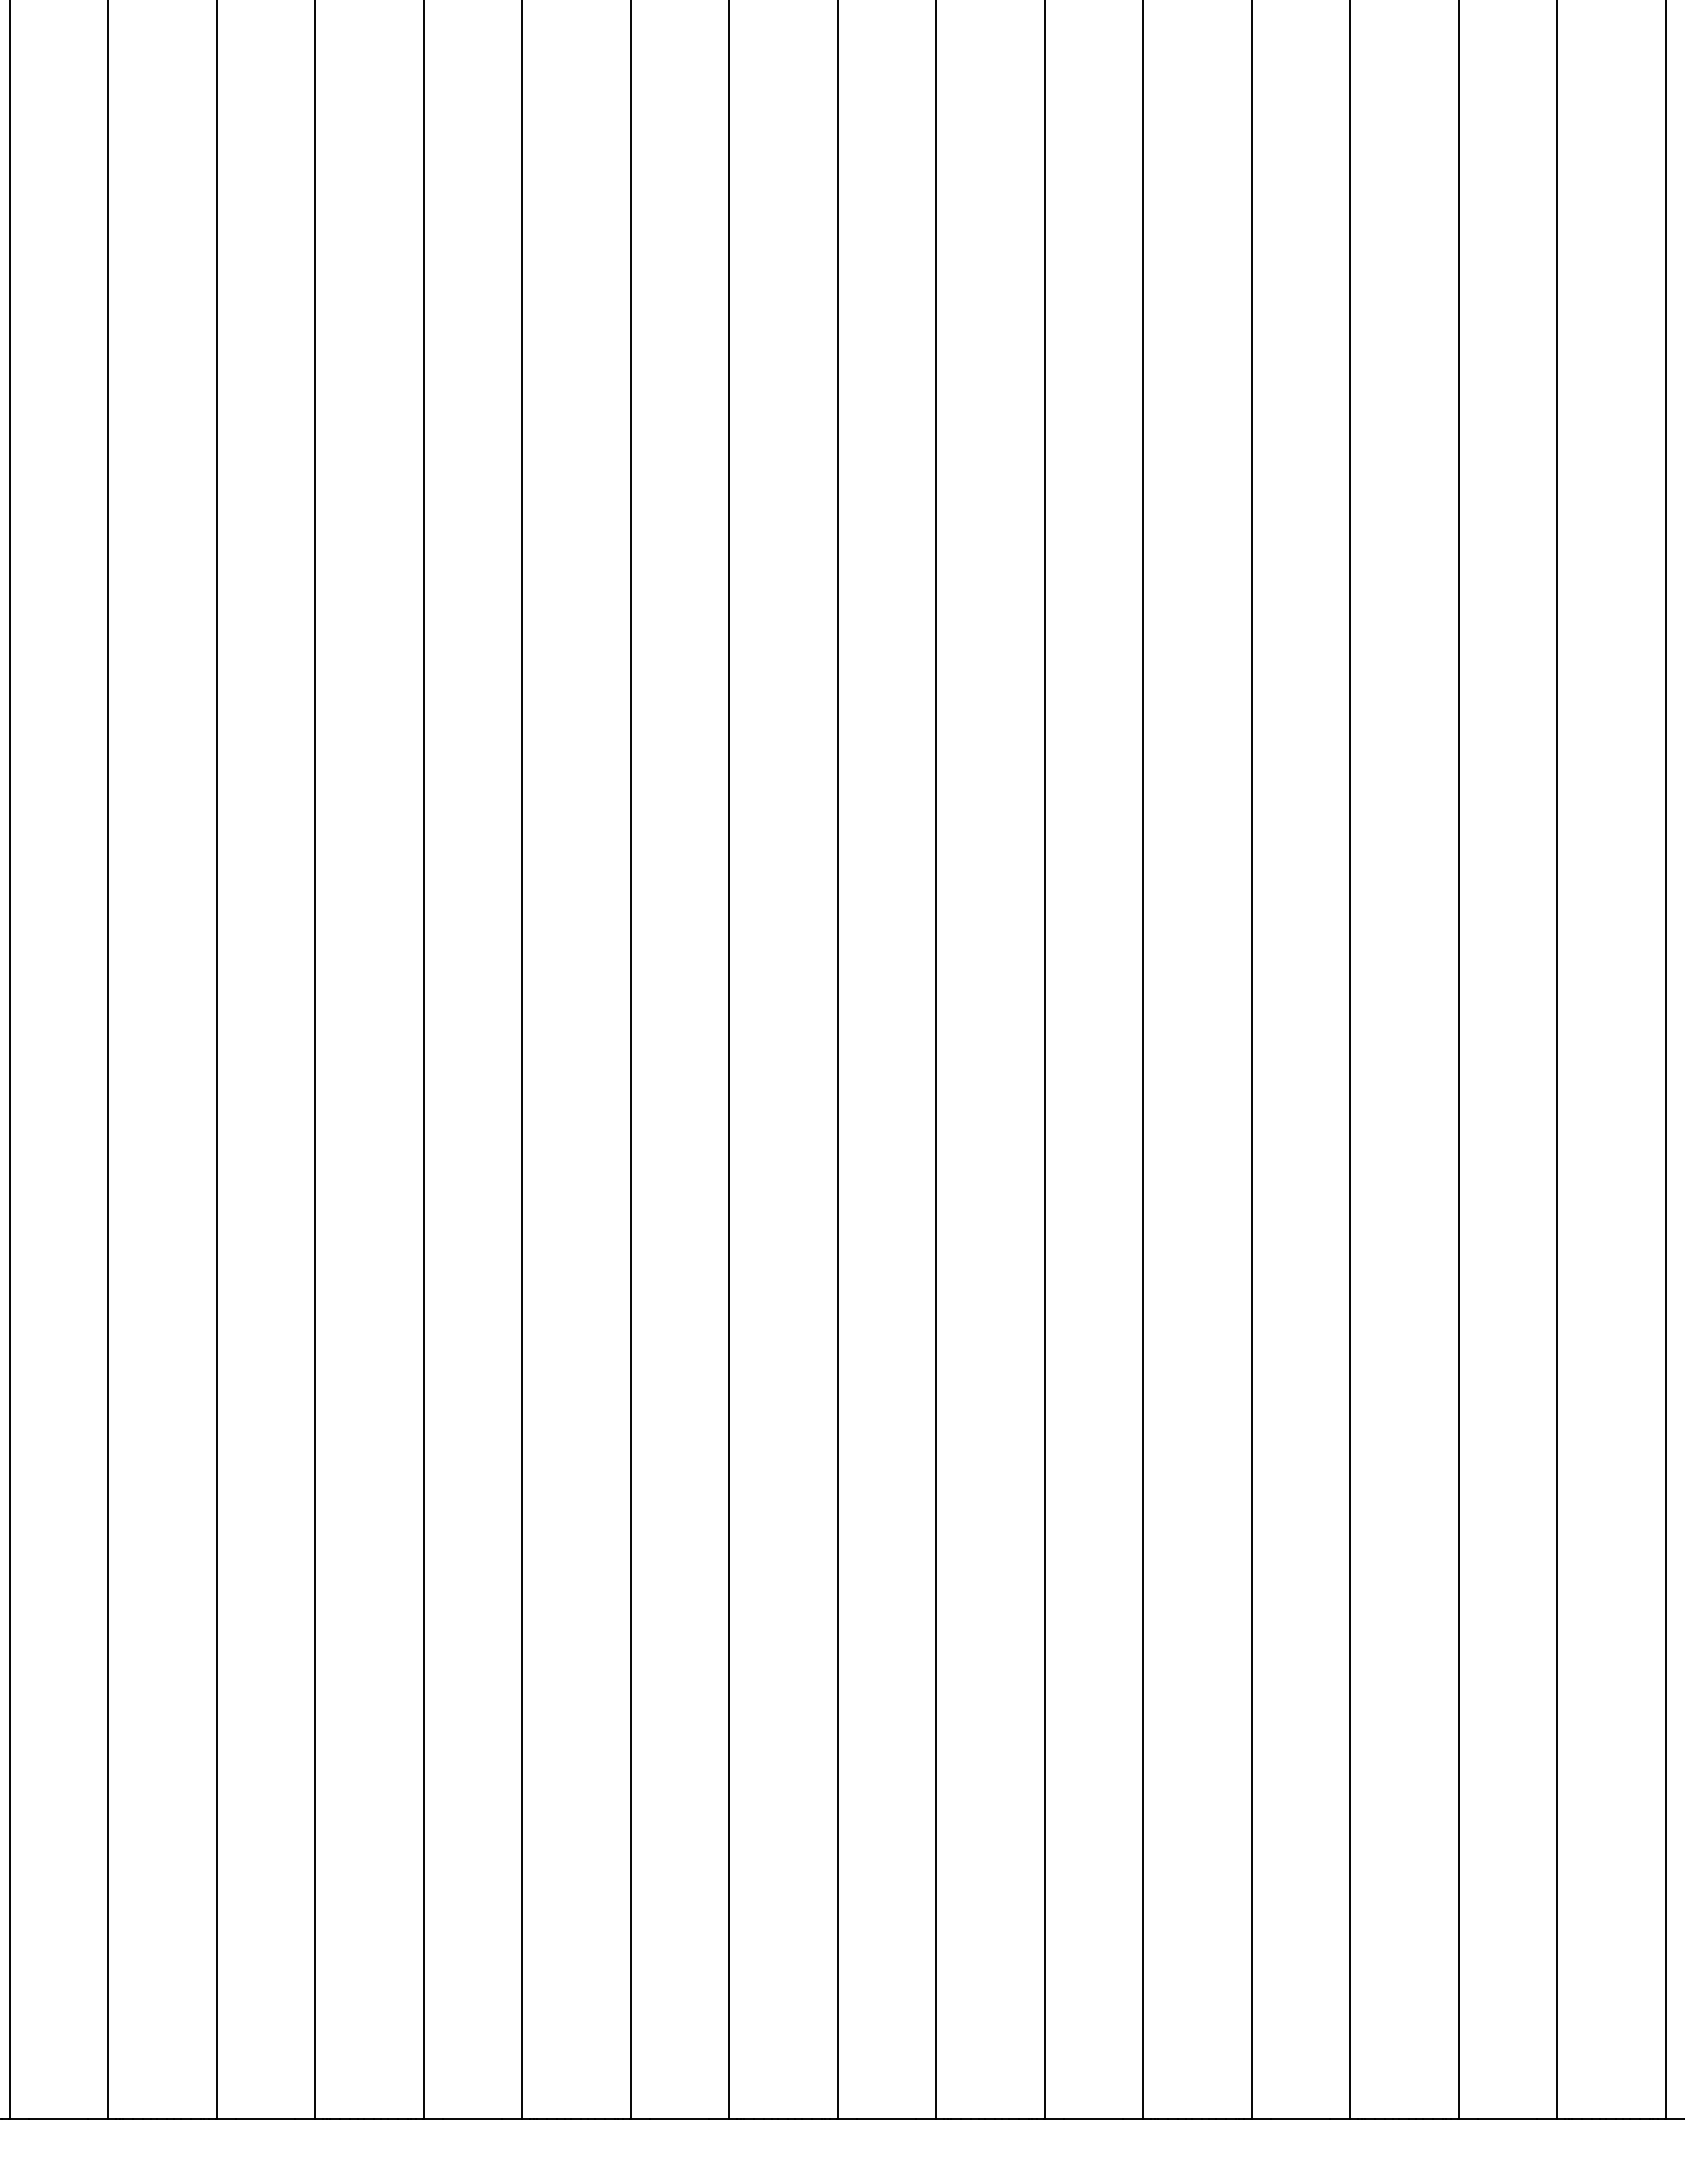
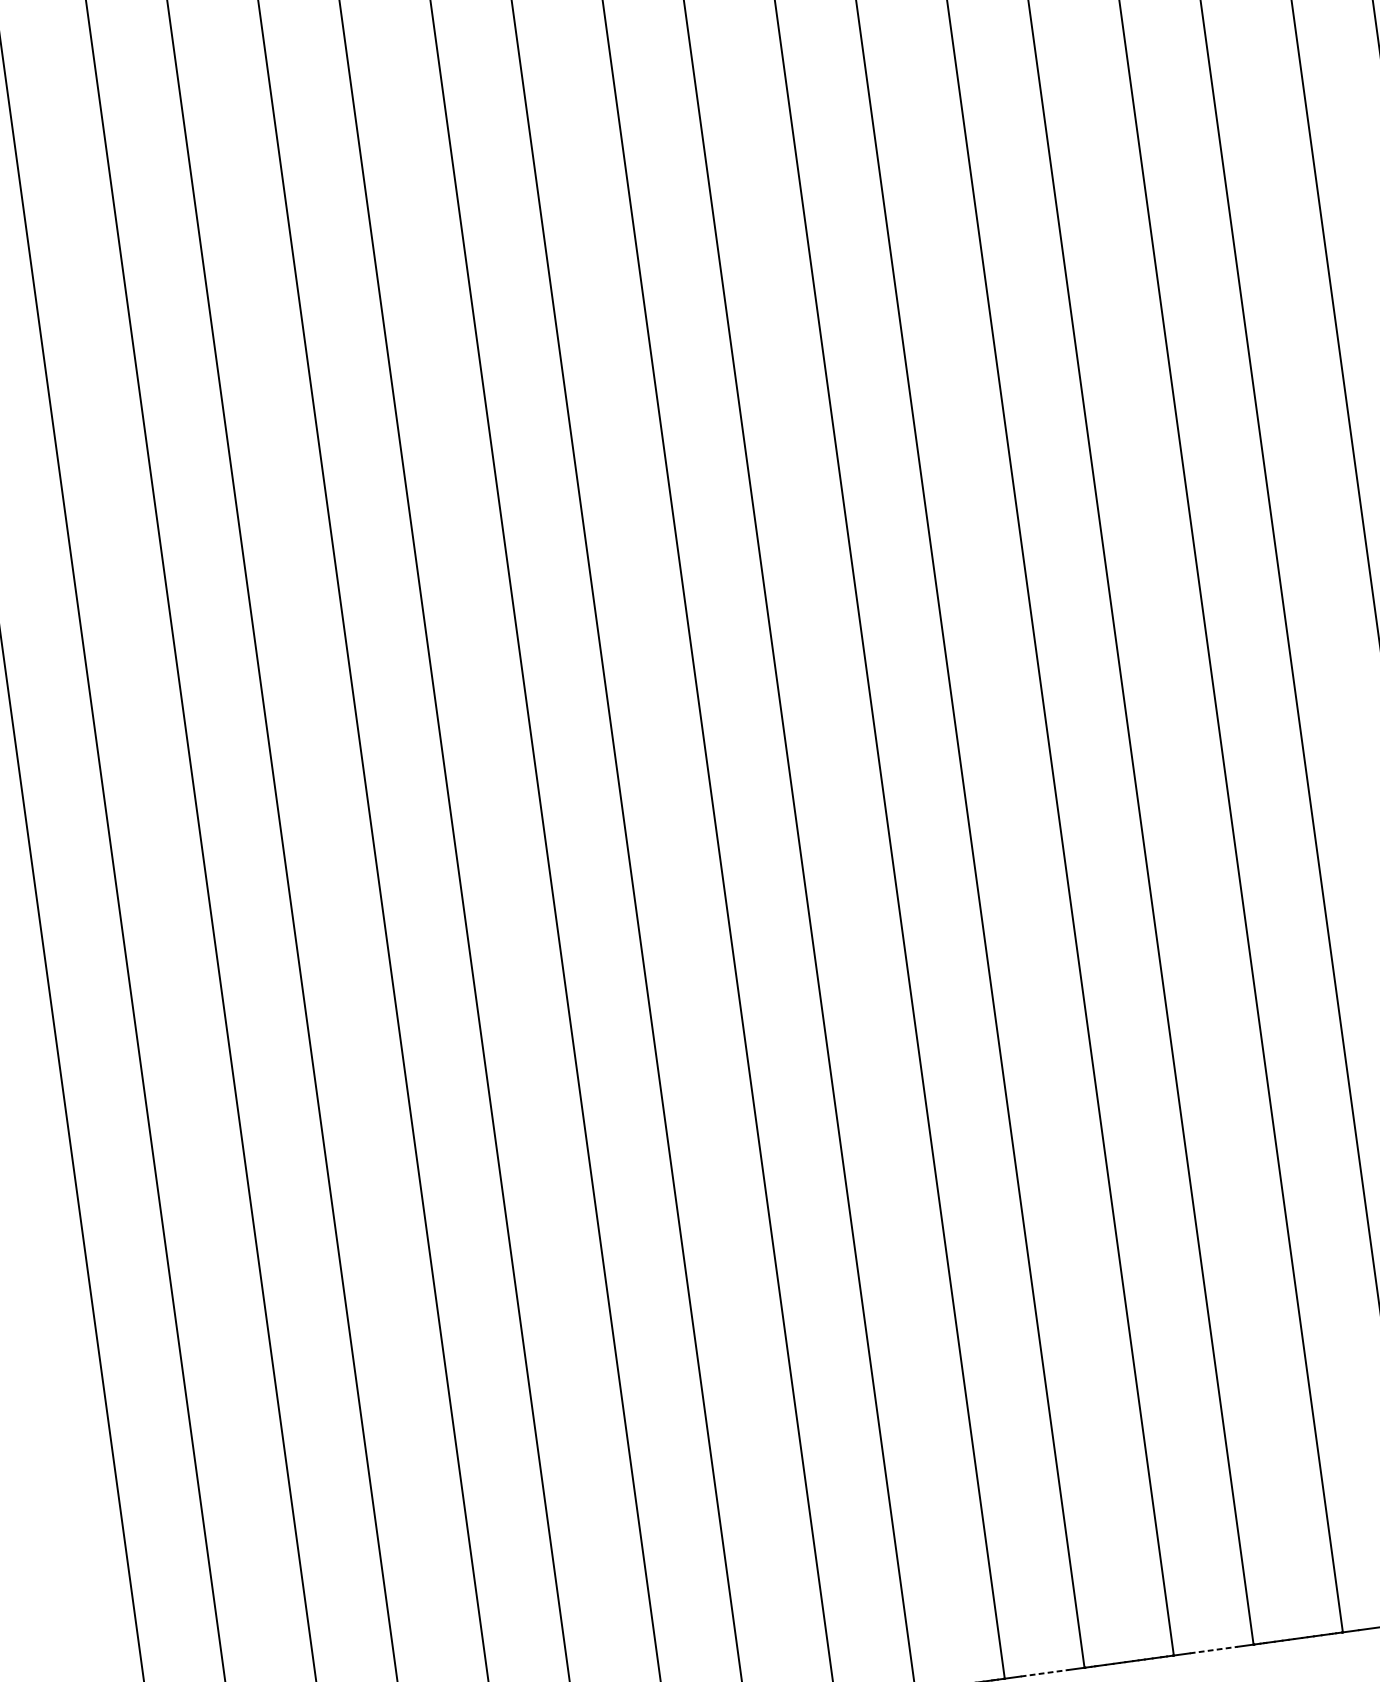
line: (1094, 2118) -> (1045, 1673), solid -> dashed
line: (1301, 2118) -> (1214, 1649), solid -> dashed

